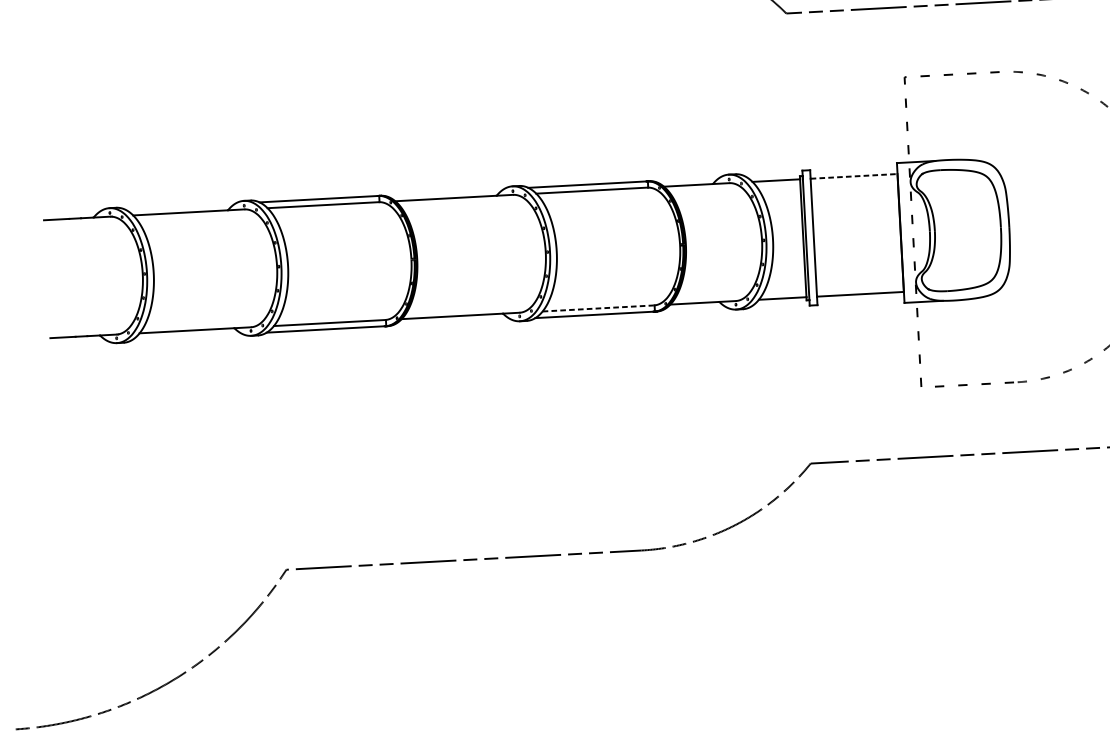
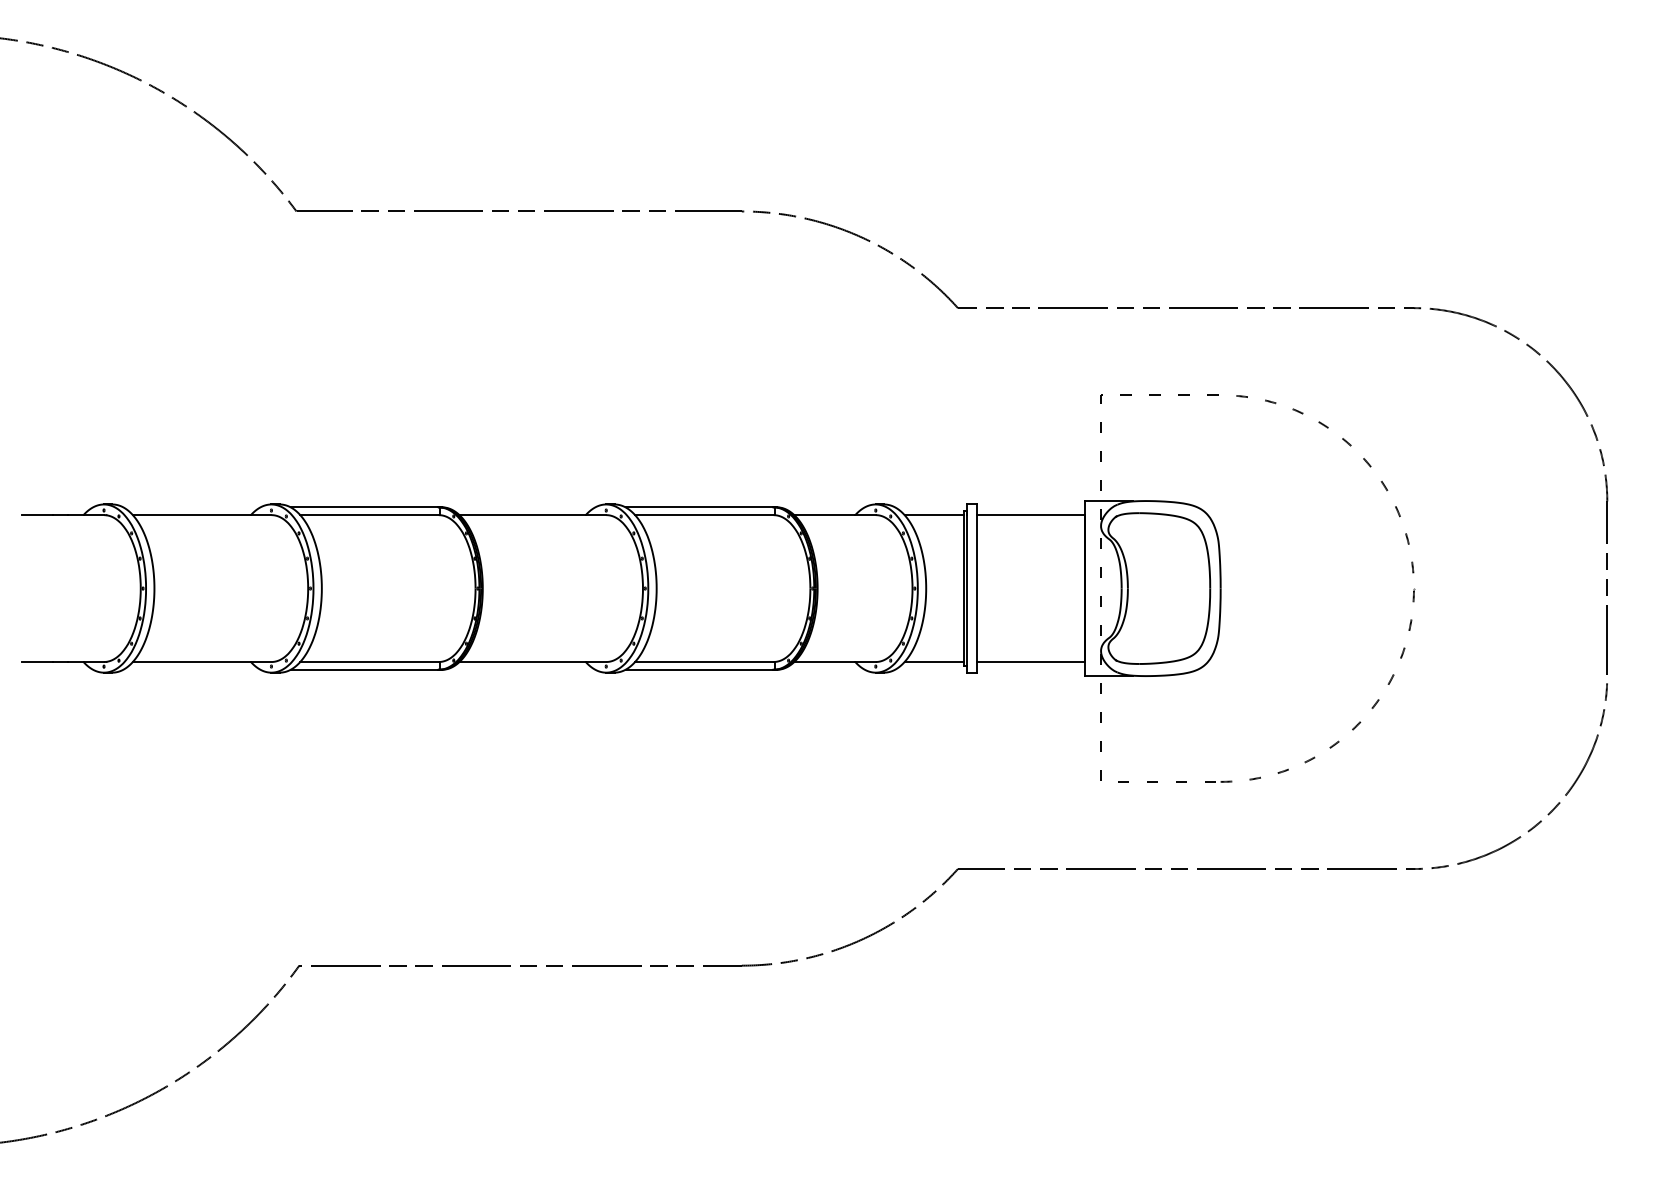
line: (854, 176) -> (1031, 515), dashed -> solid
line: (598, 308) -> (704, 662), dashed -> solid

